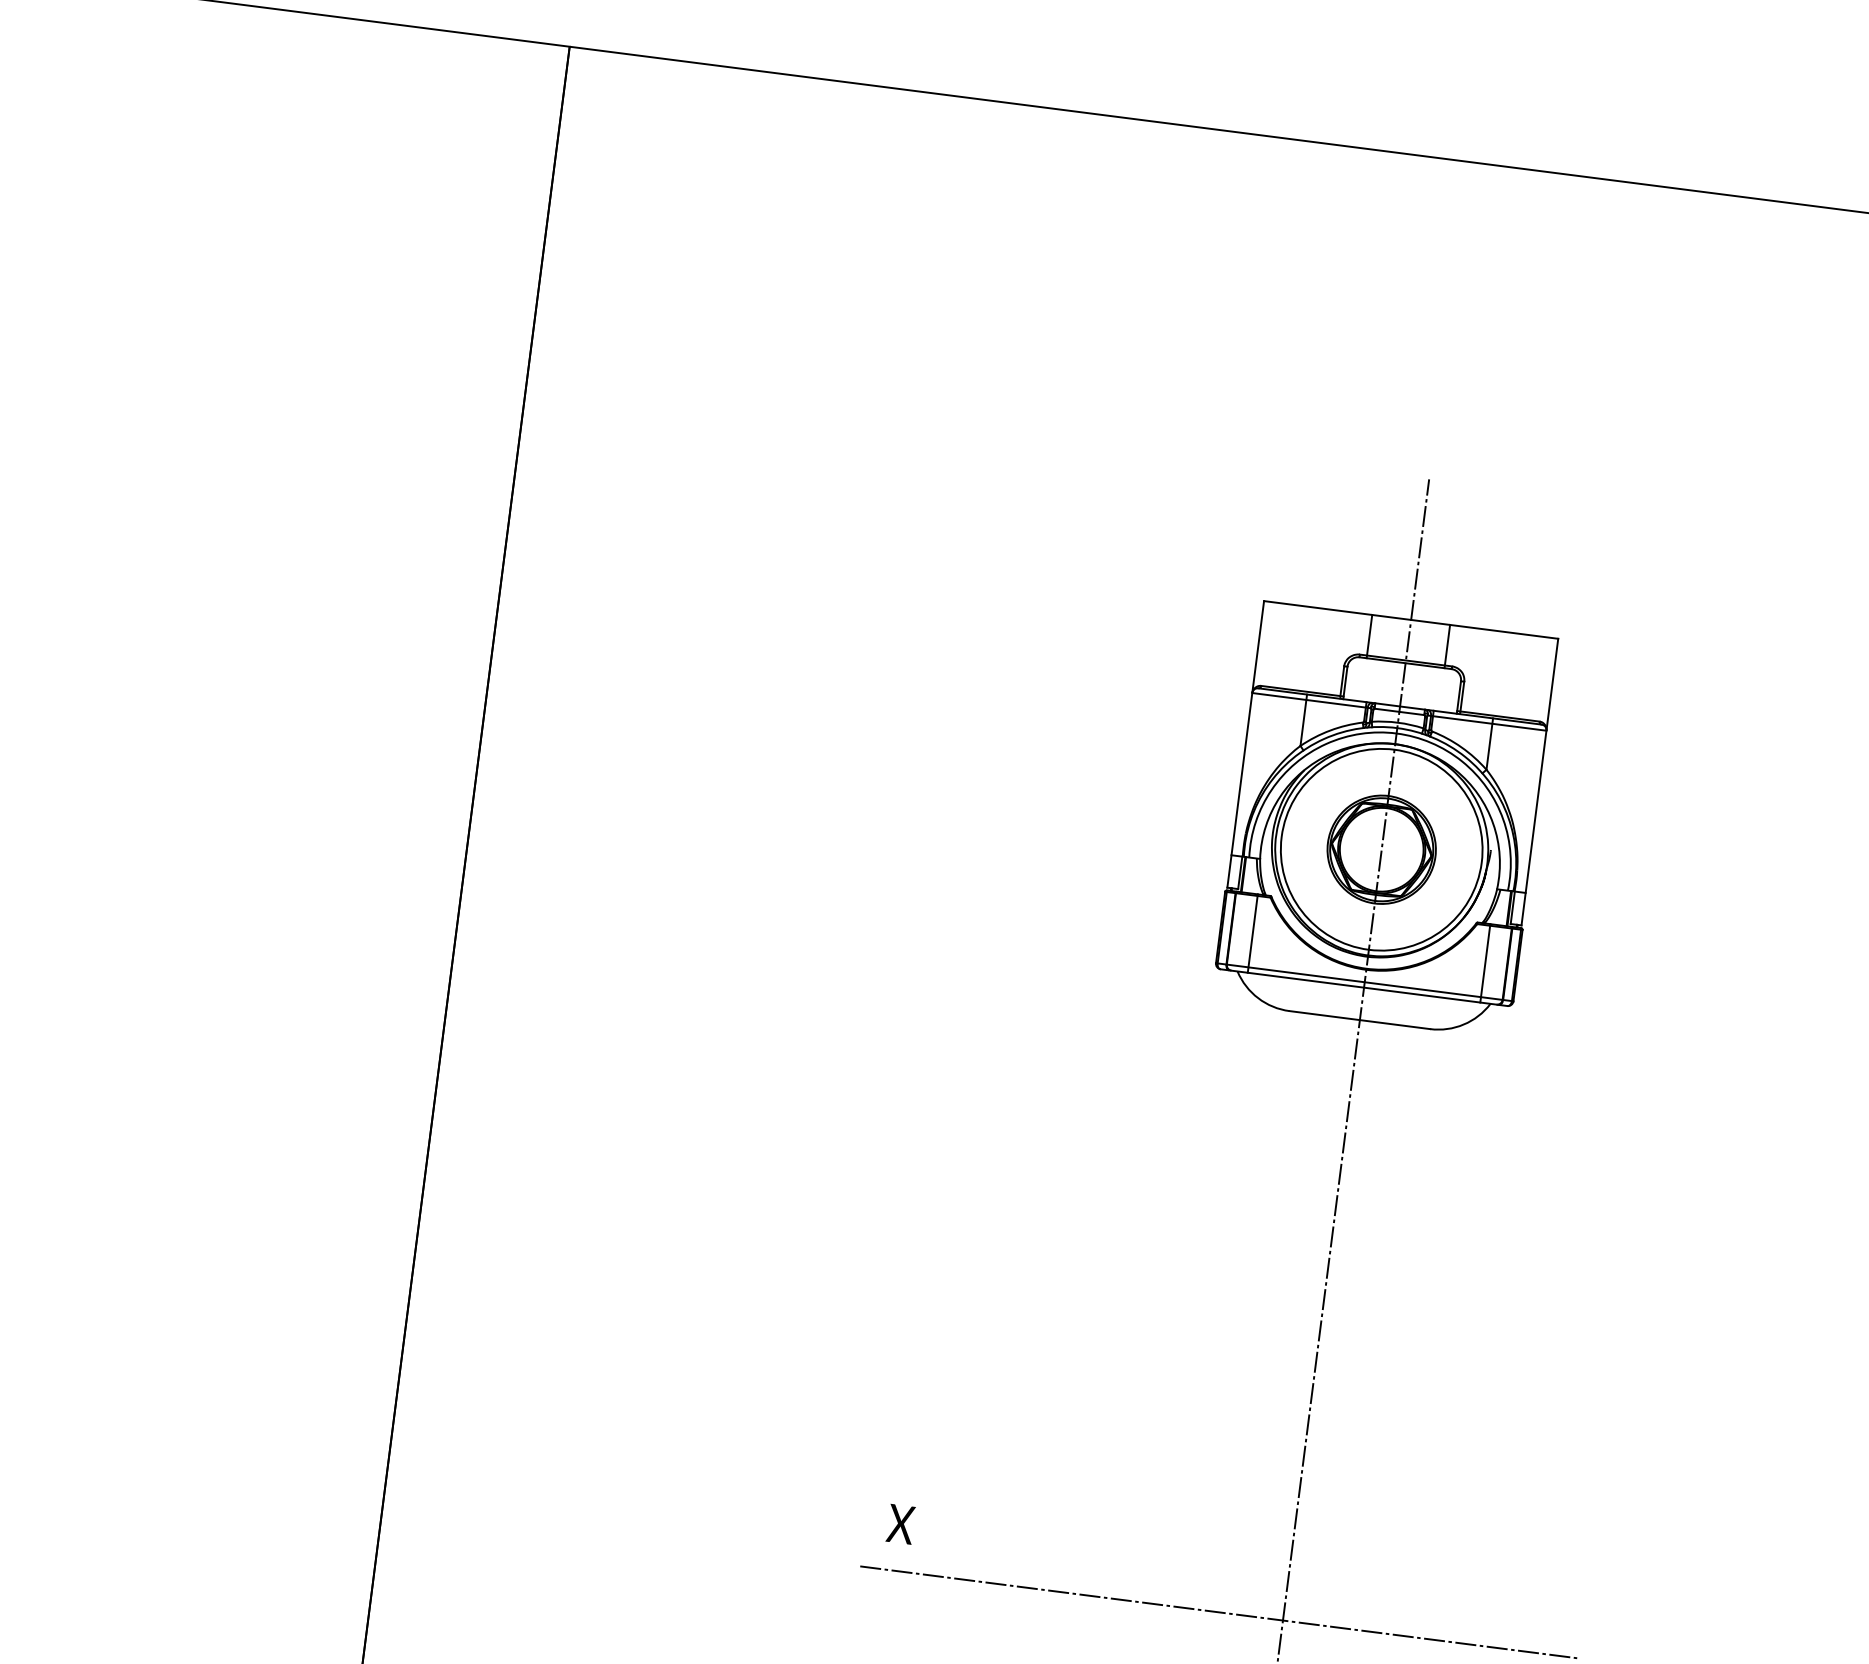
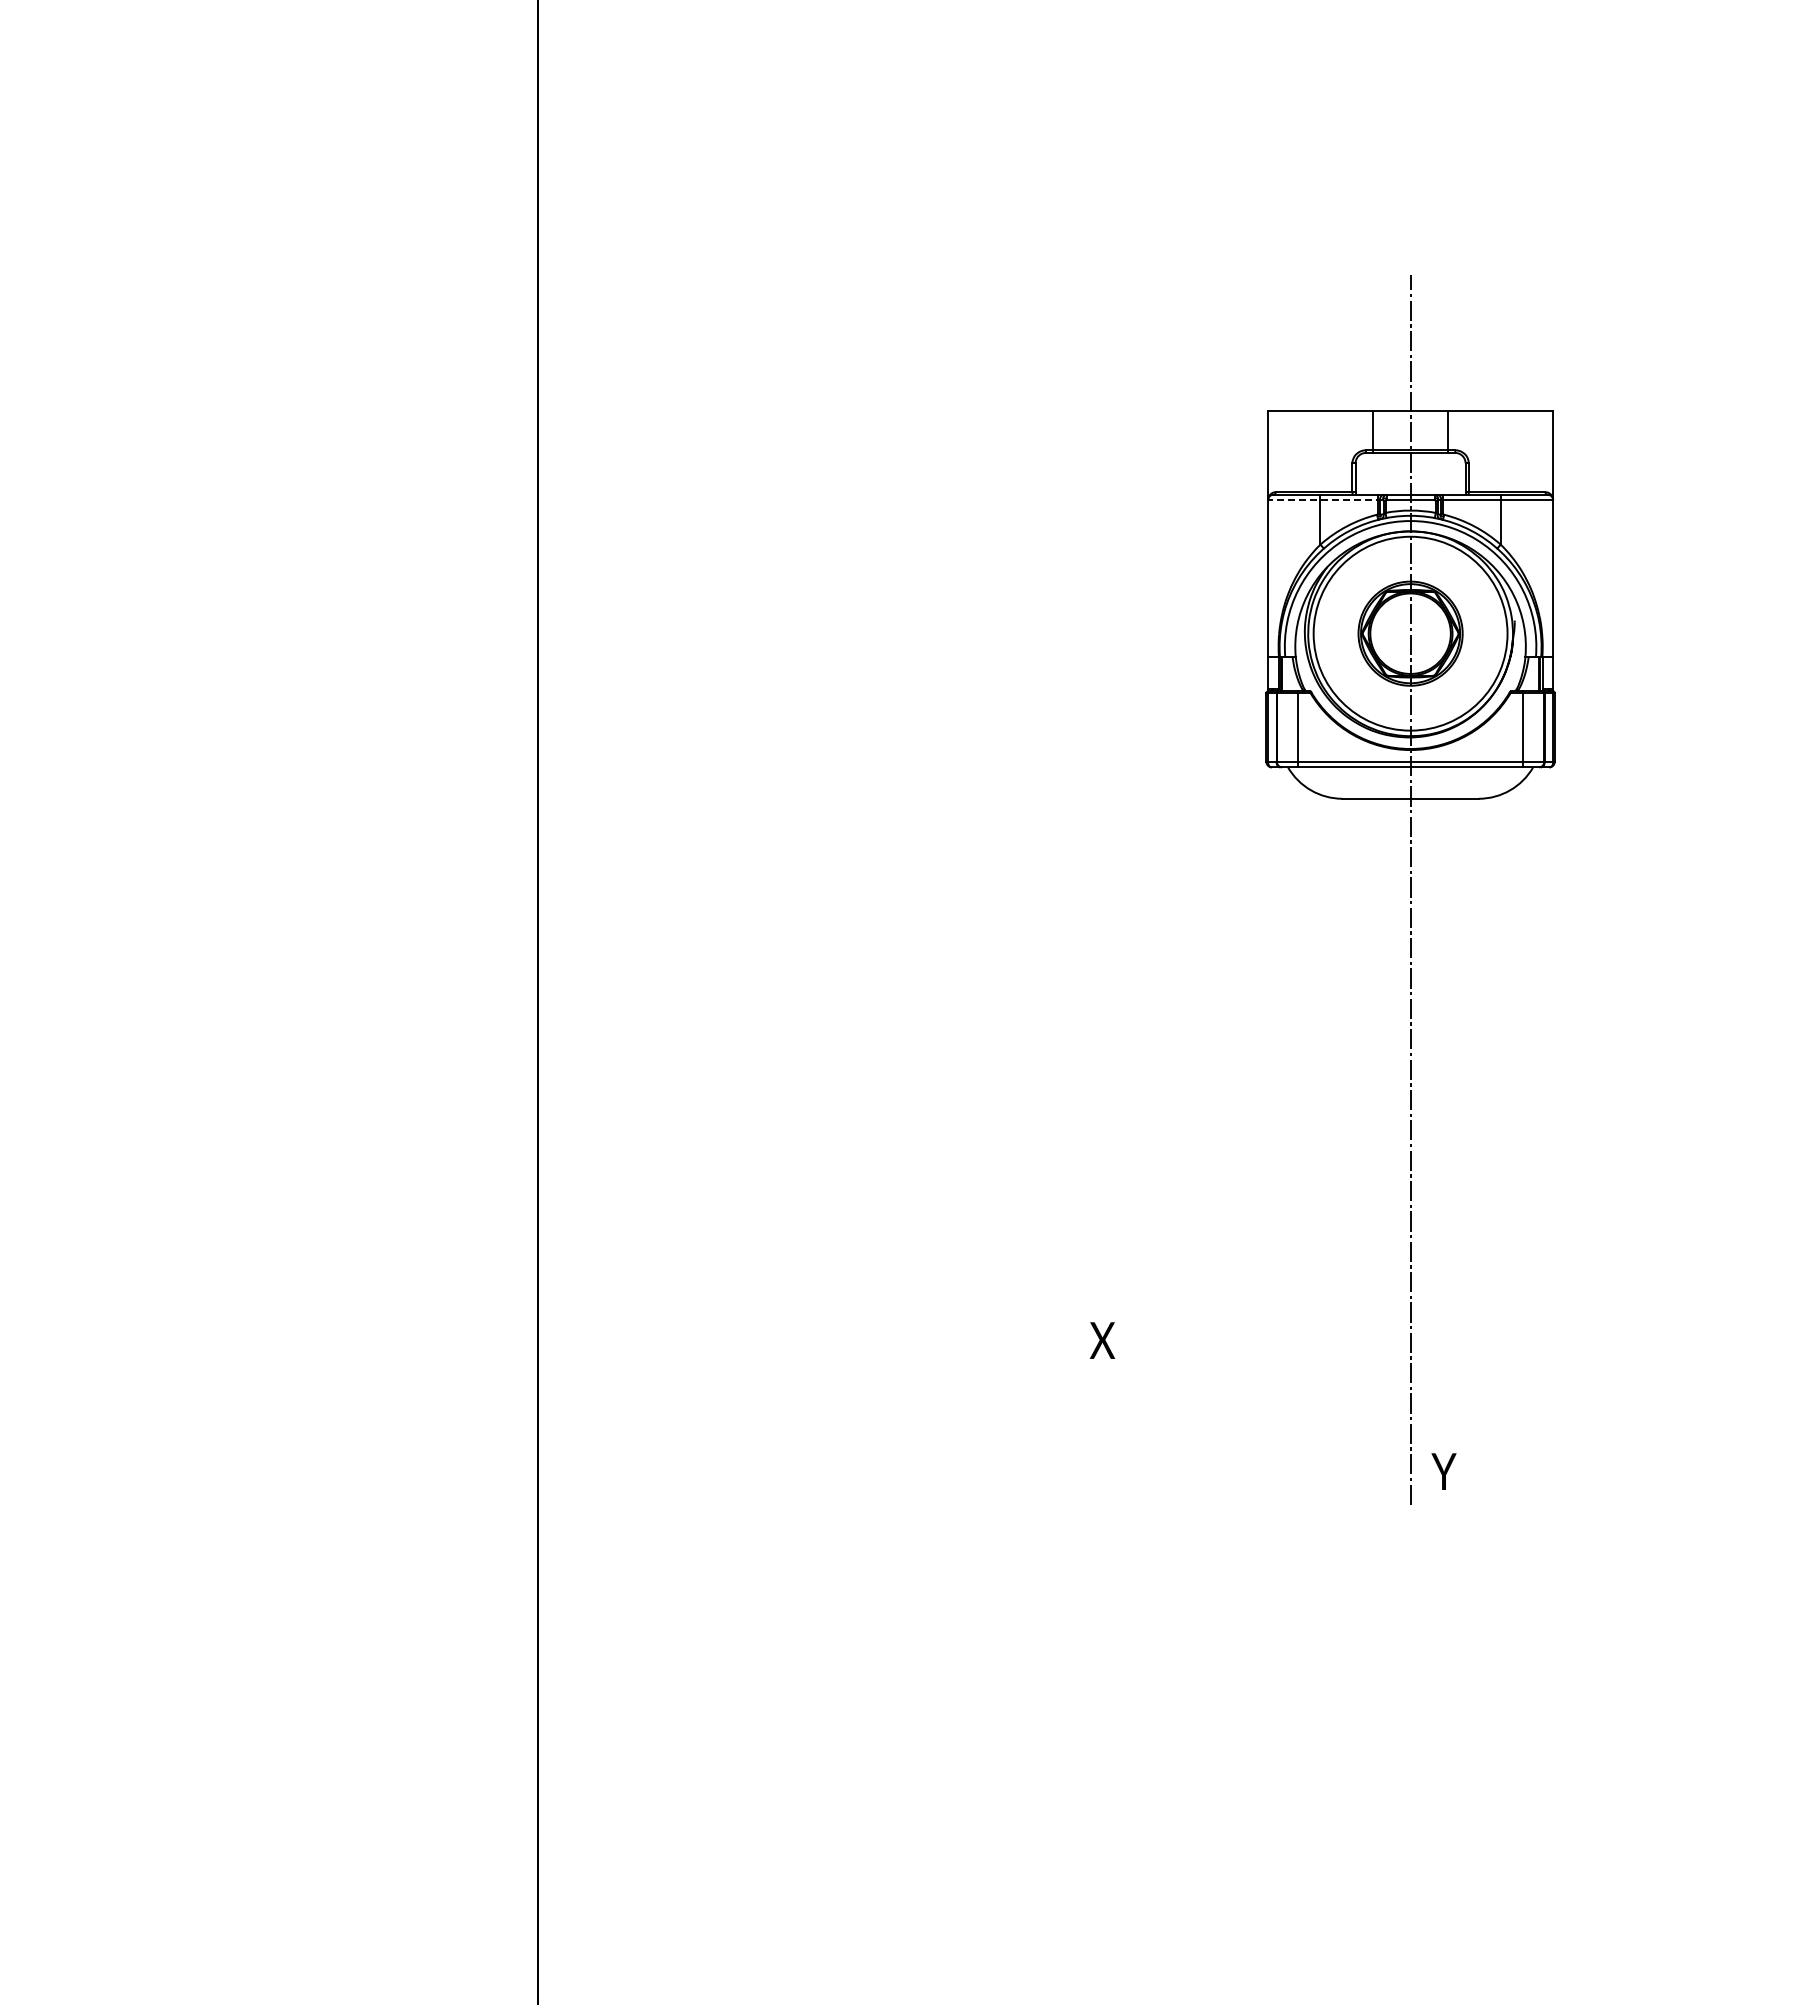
line: (1310, 700) -> (1324, 500), solid -> dashed
text: (900, 1524) -> (1102, 1340), moved
line: (1219, 1612) -> (1349, 1380), removed

